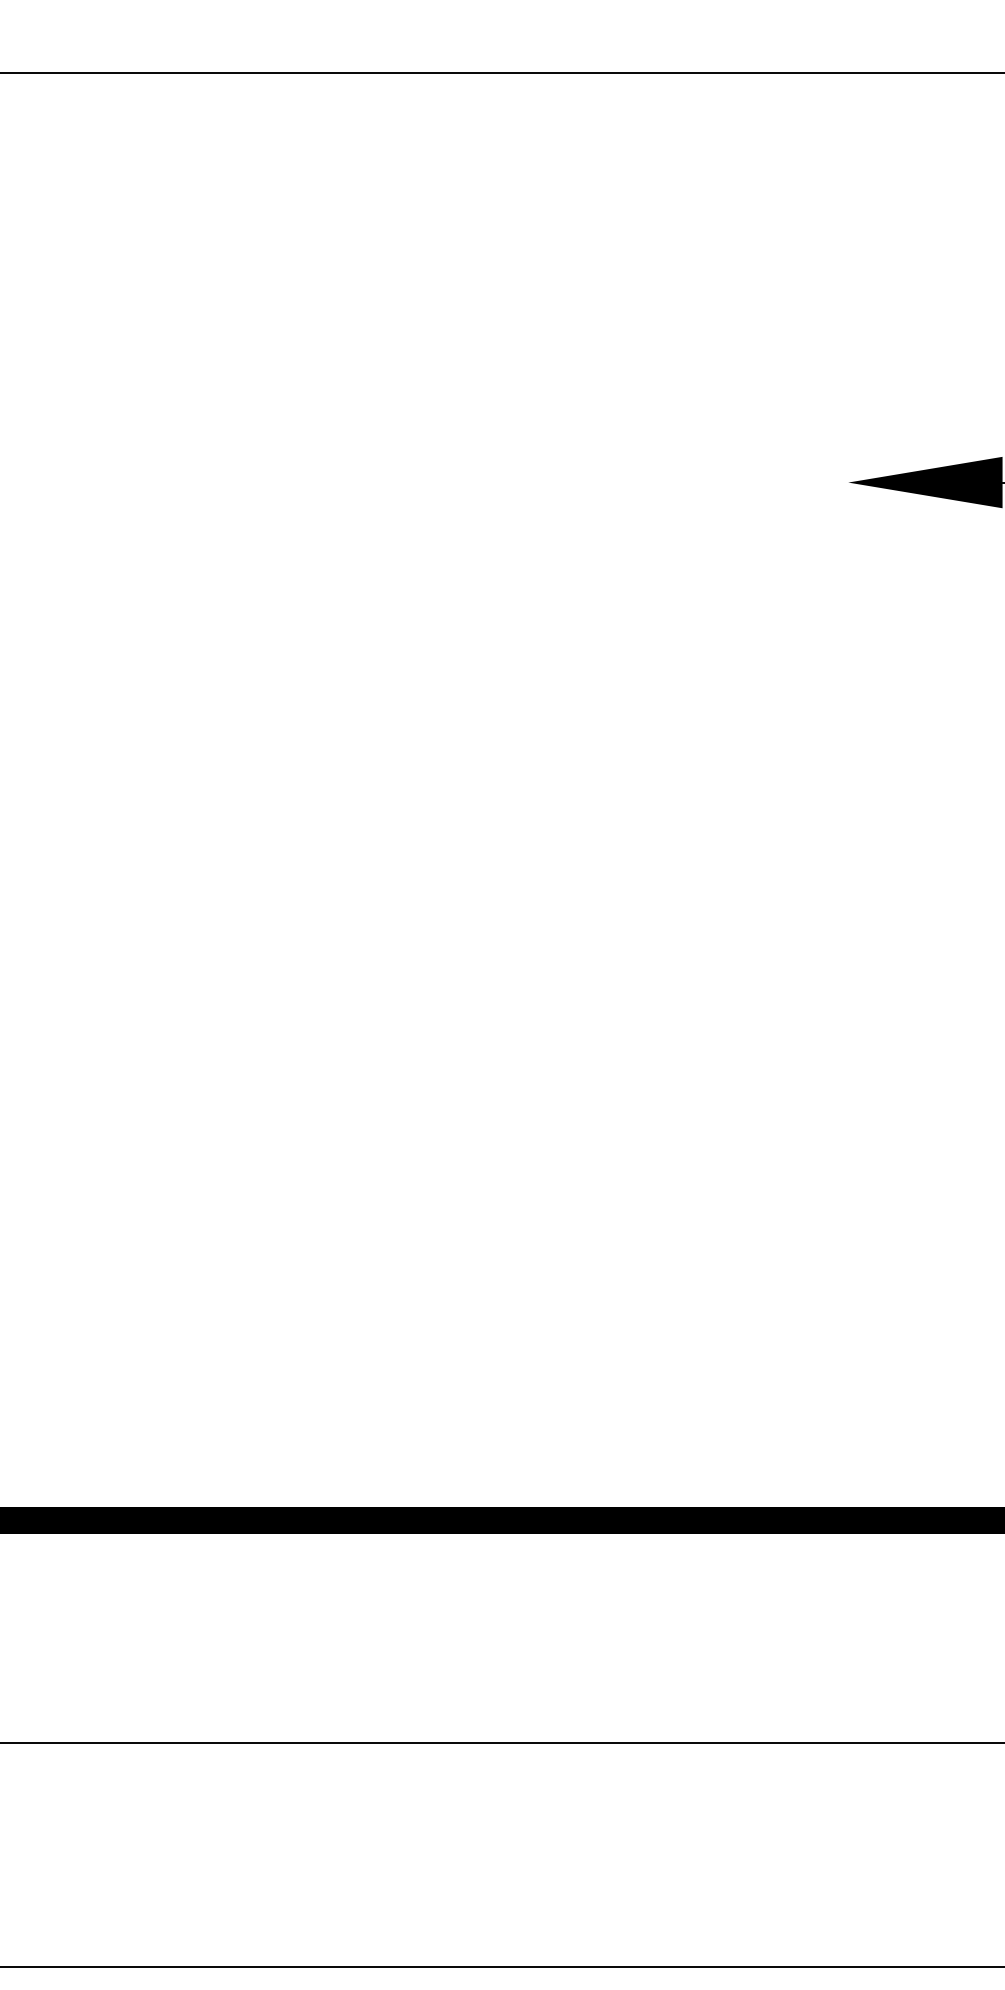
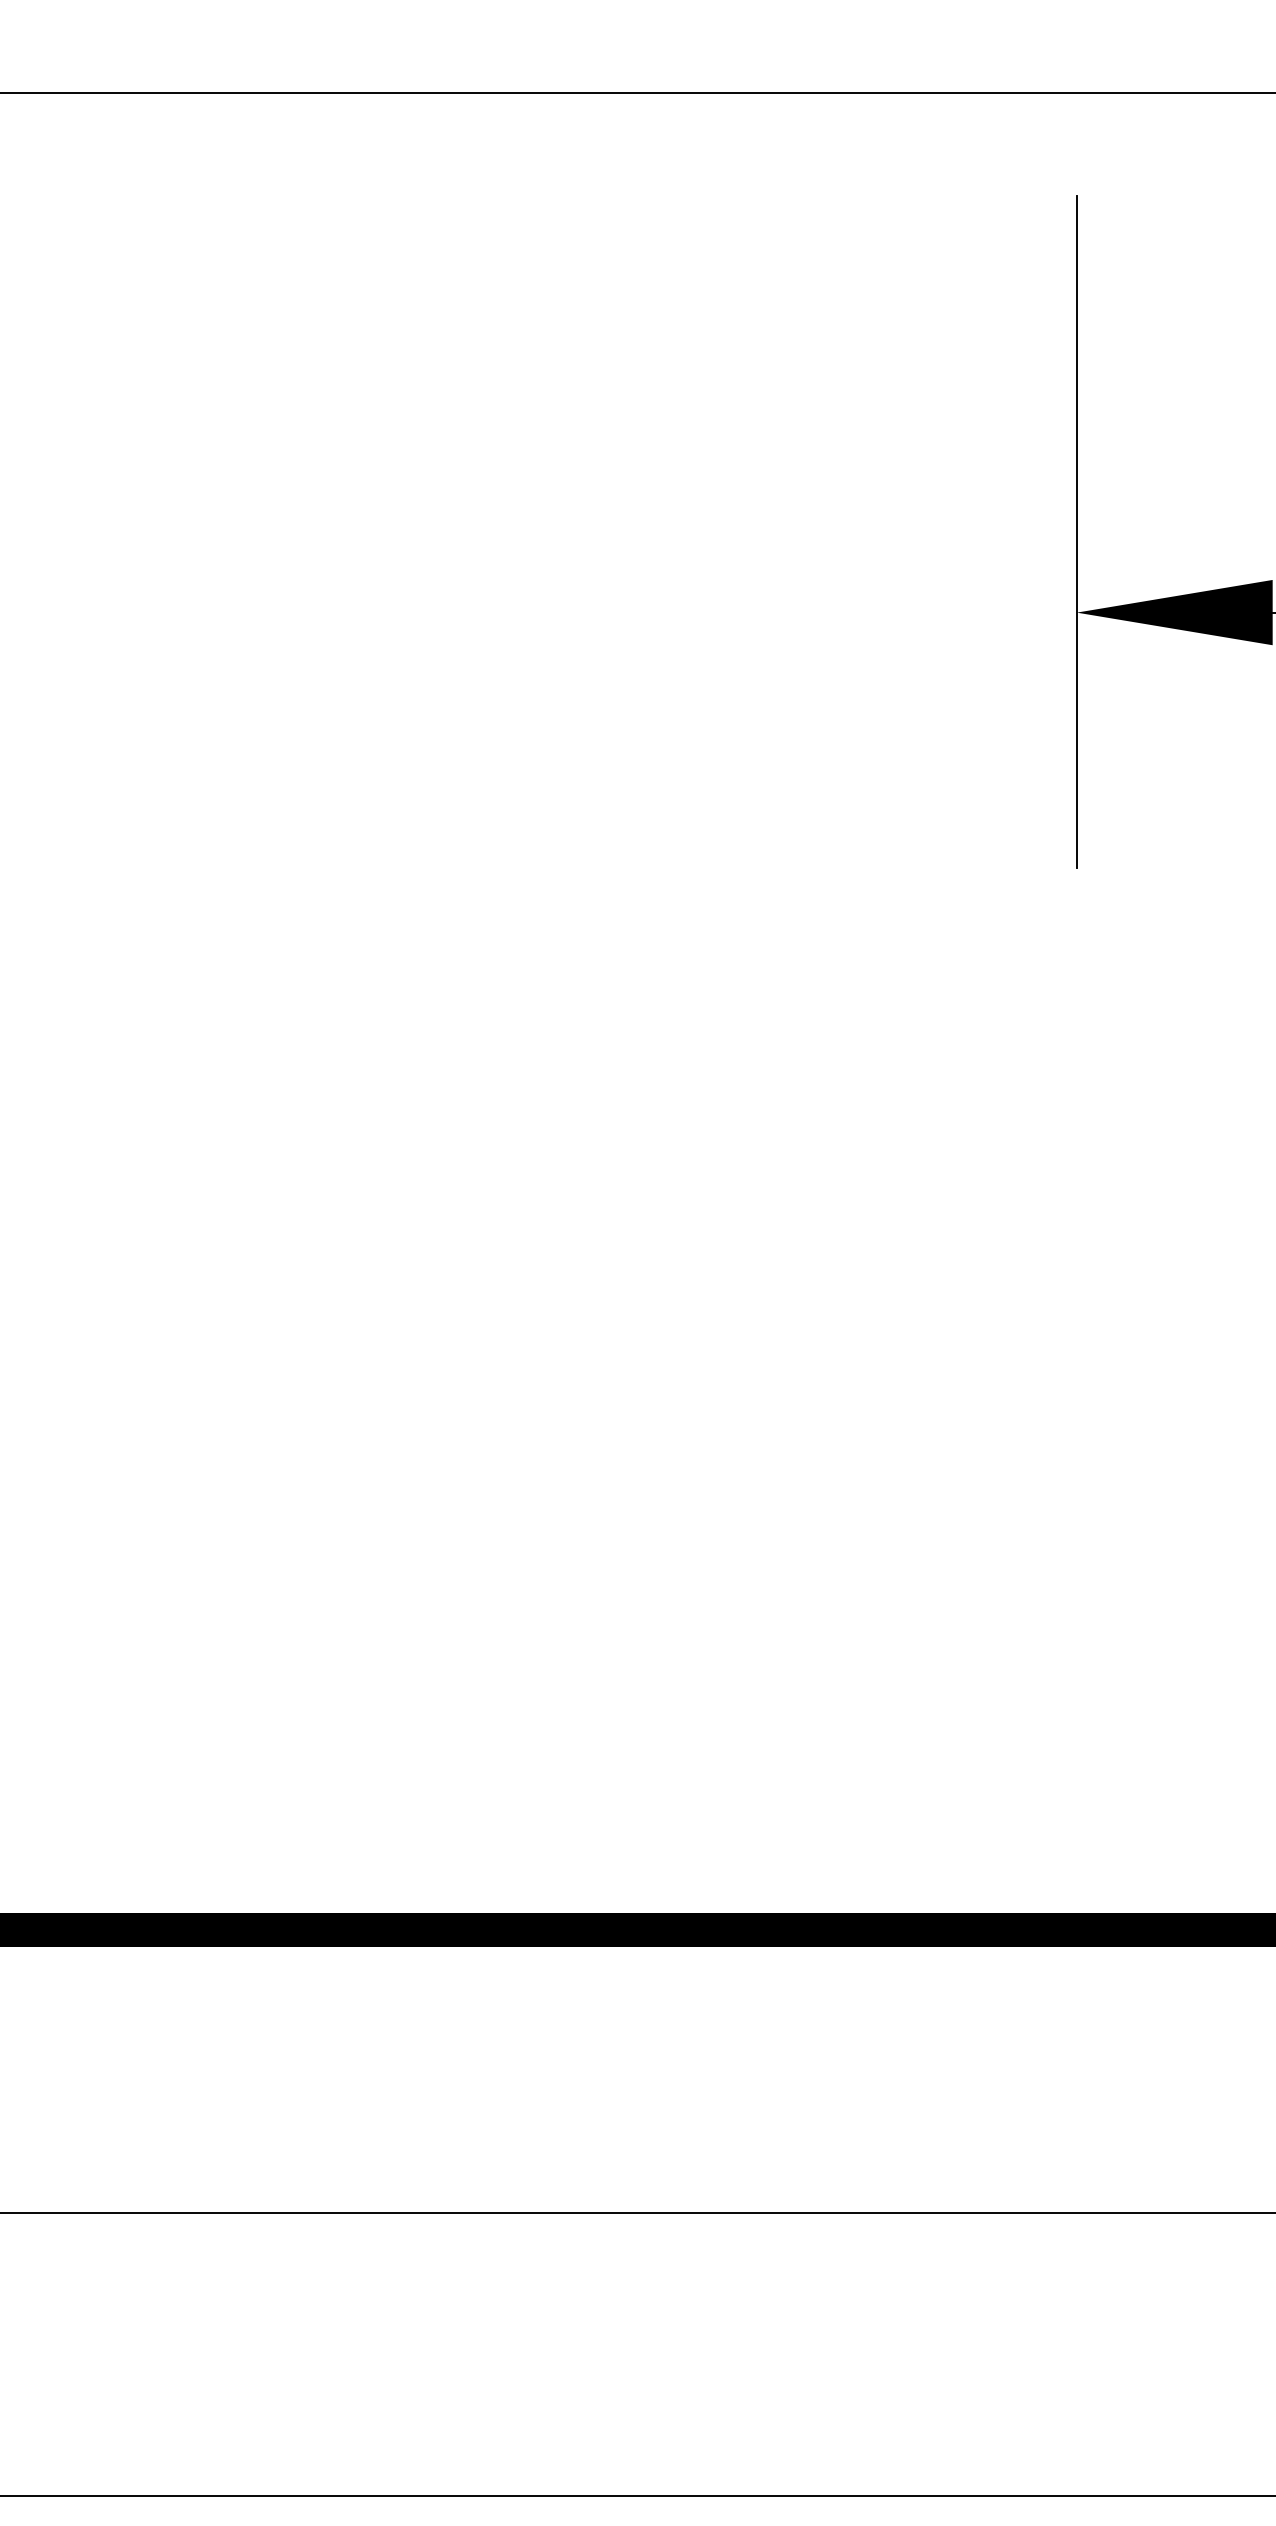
line: (848, 418) -> (1077, 531), added

